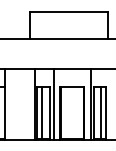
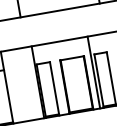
line: (53, 104) -> (56, 79), removed
line: (42, 112) -> (46, 89), removed
line: (101, 112) -> (106, 78), removed

